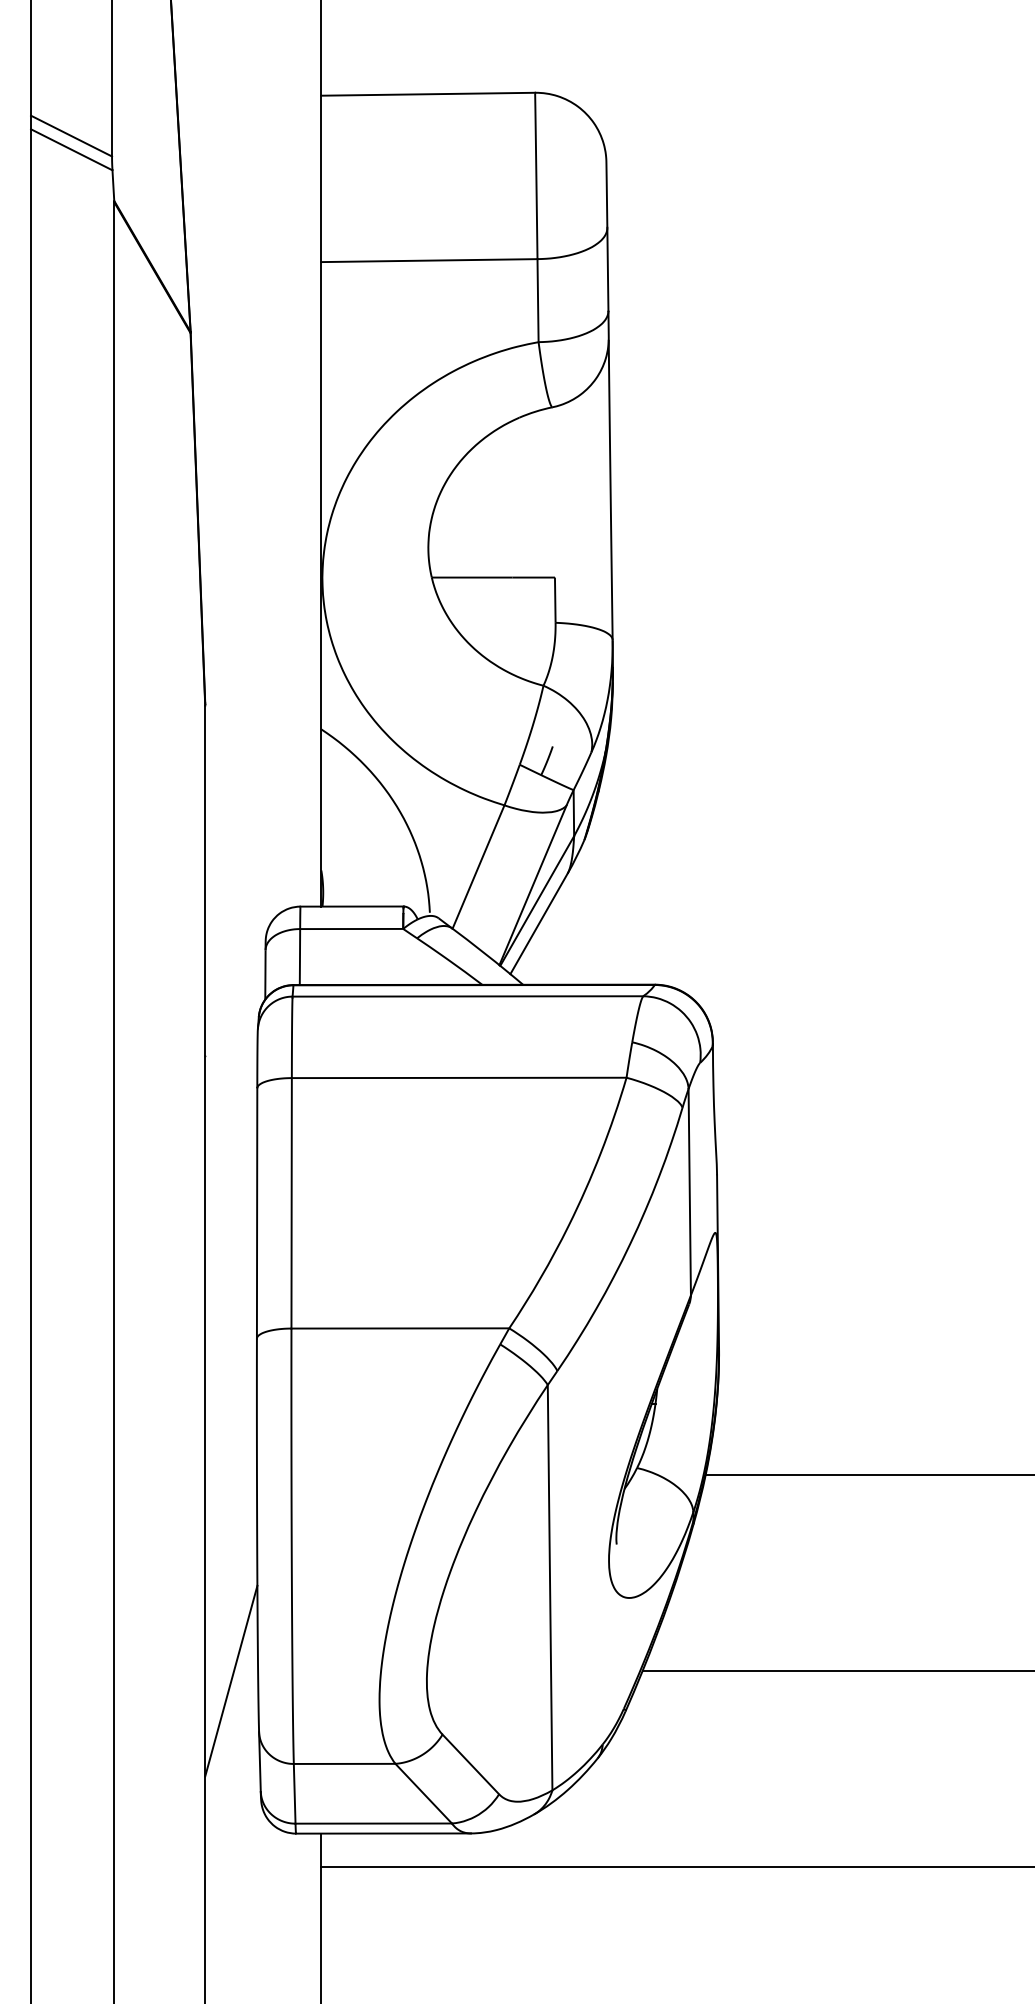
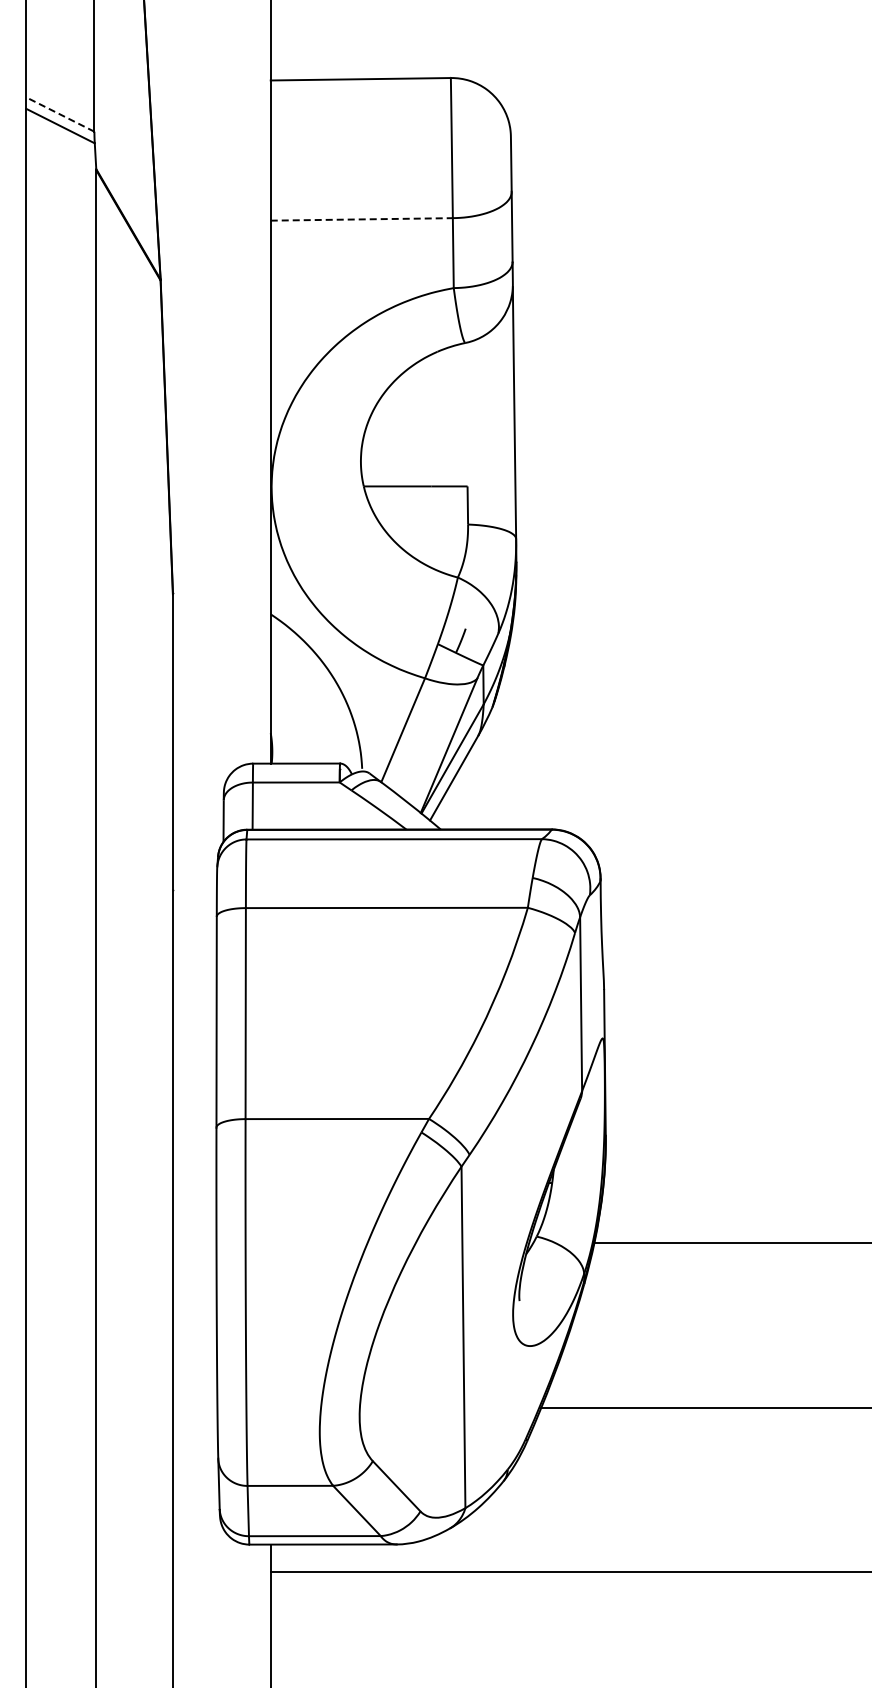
line: (70, 136) -> (59, 114), solid -> dashed
line: (430, 260) -> (362, 219), solid -> dashed
line: (230, 1680) -> (194, 1415), removed

